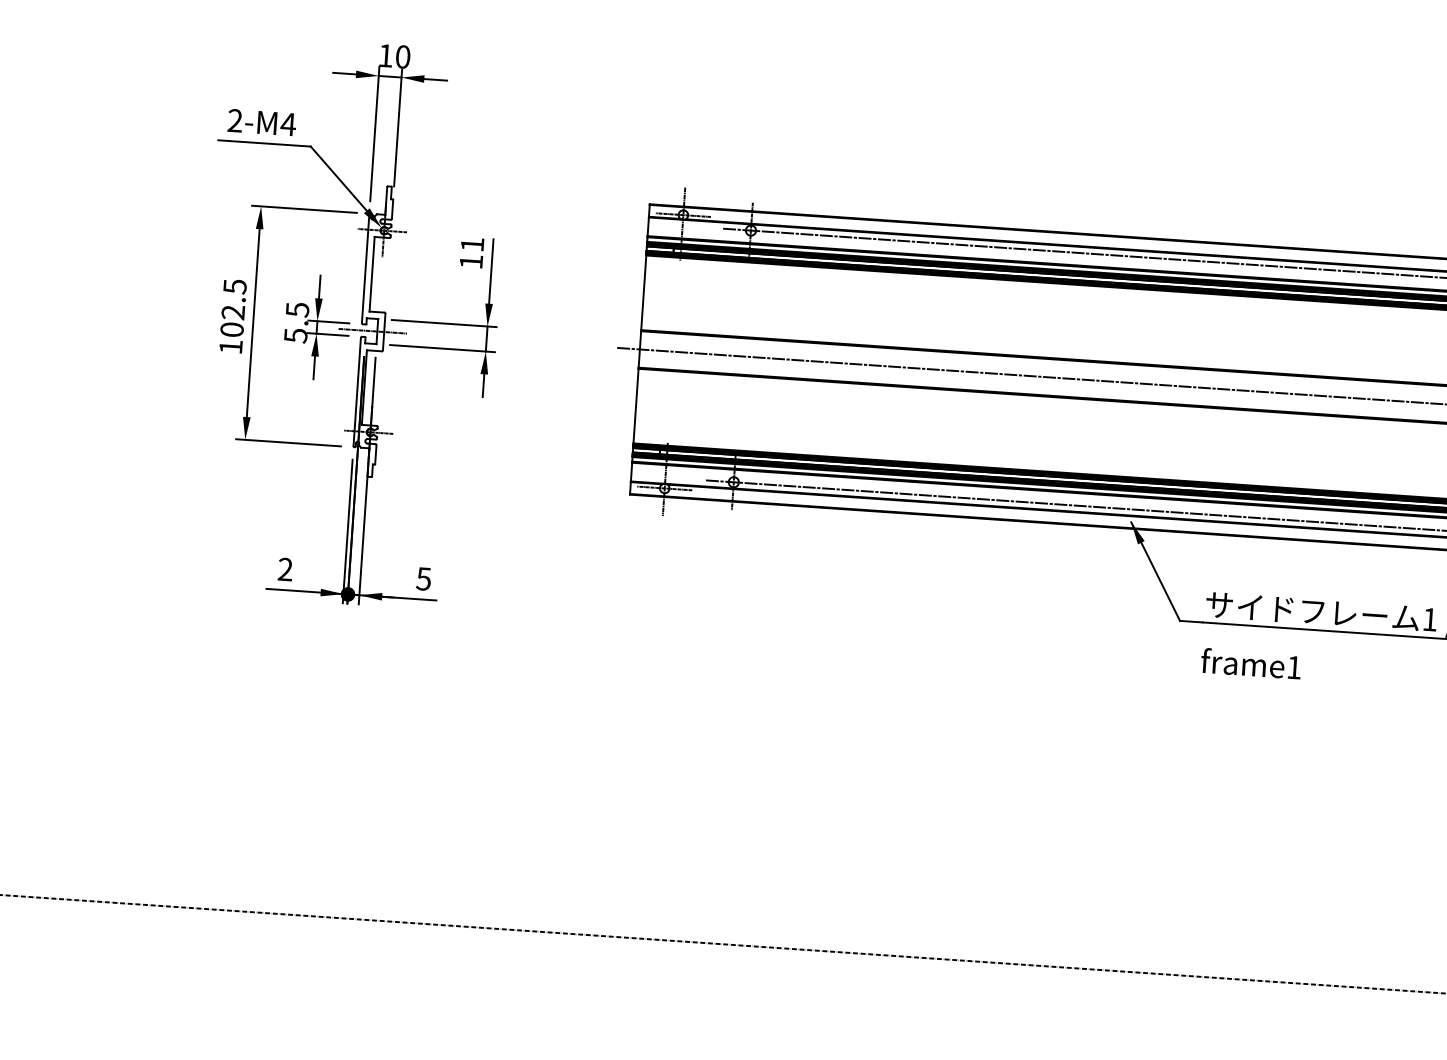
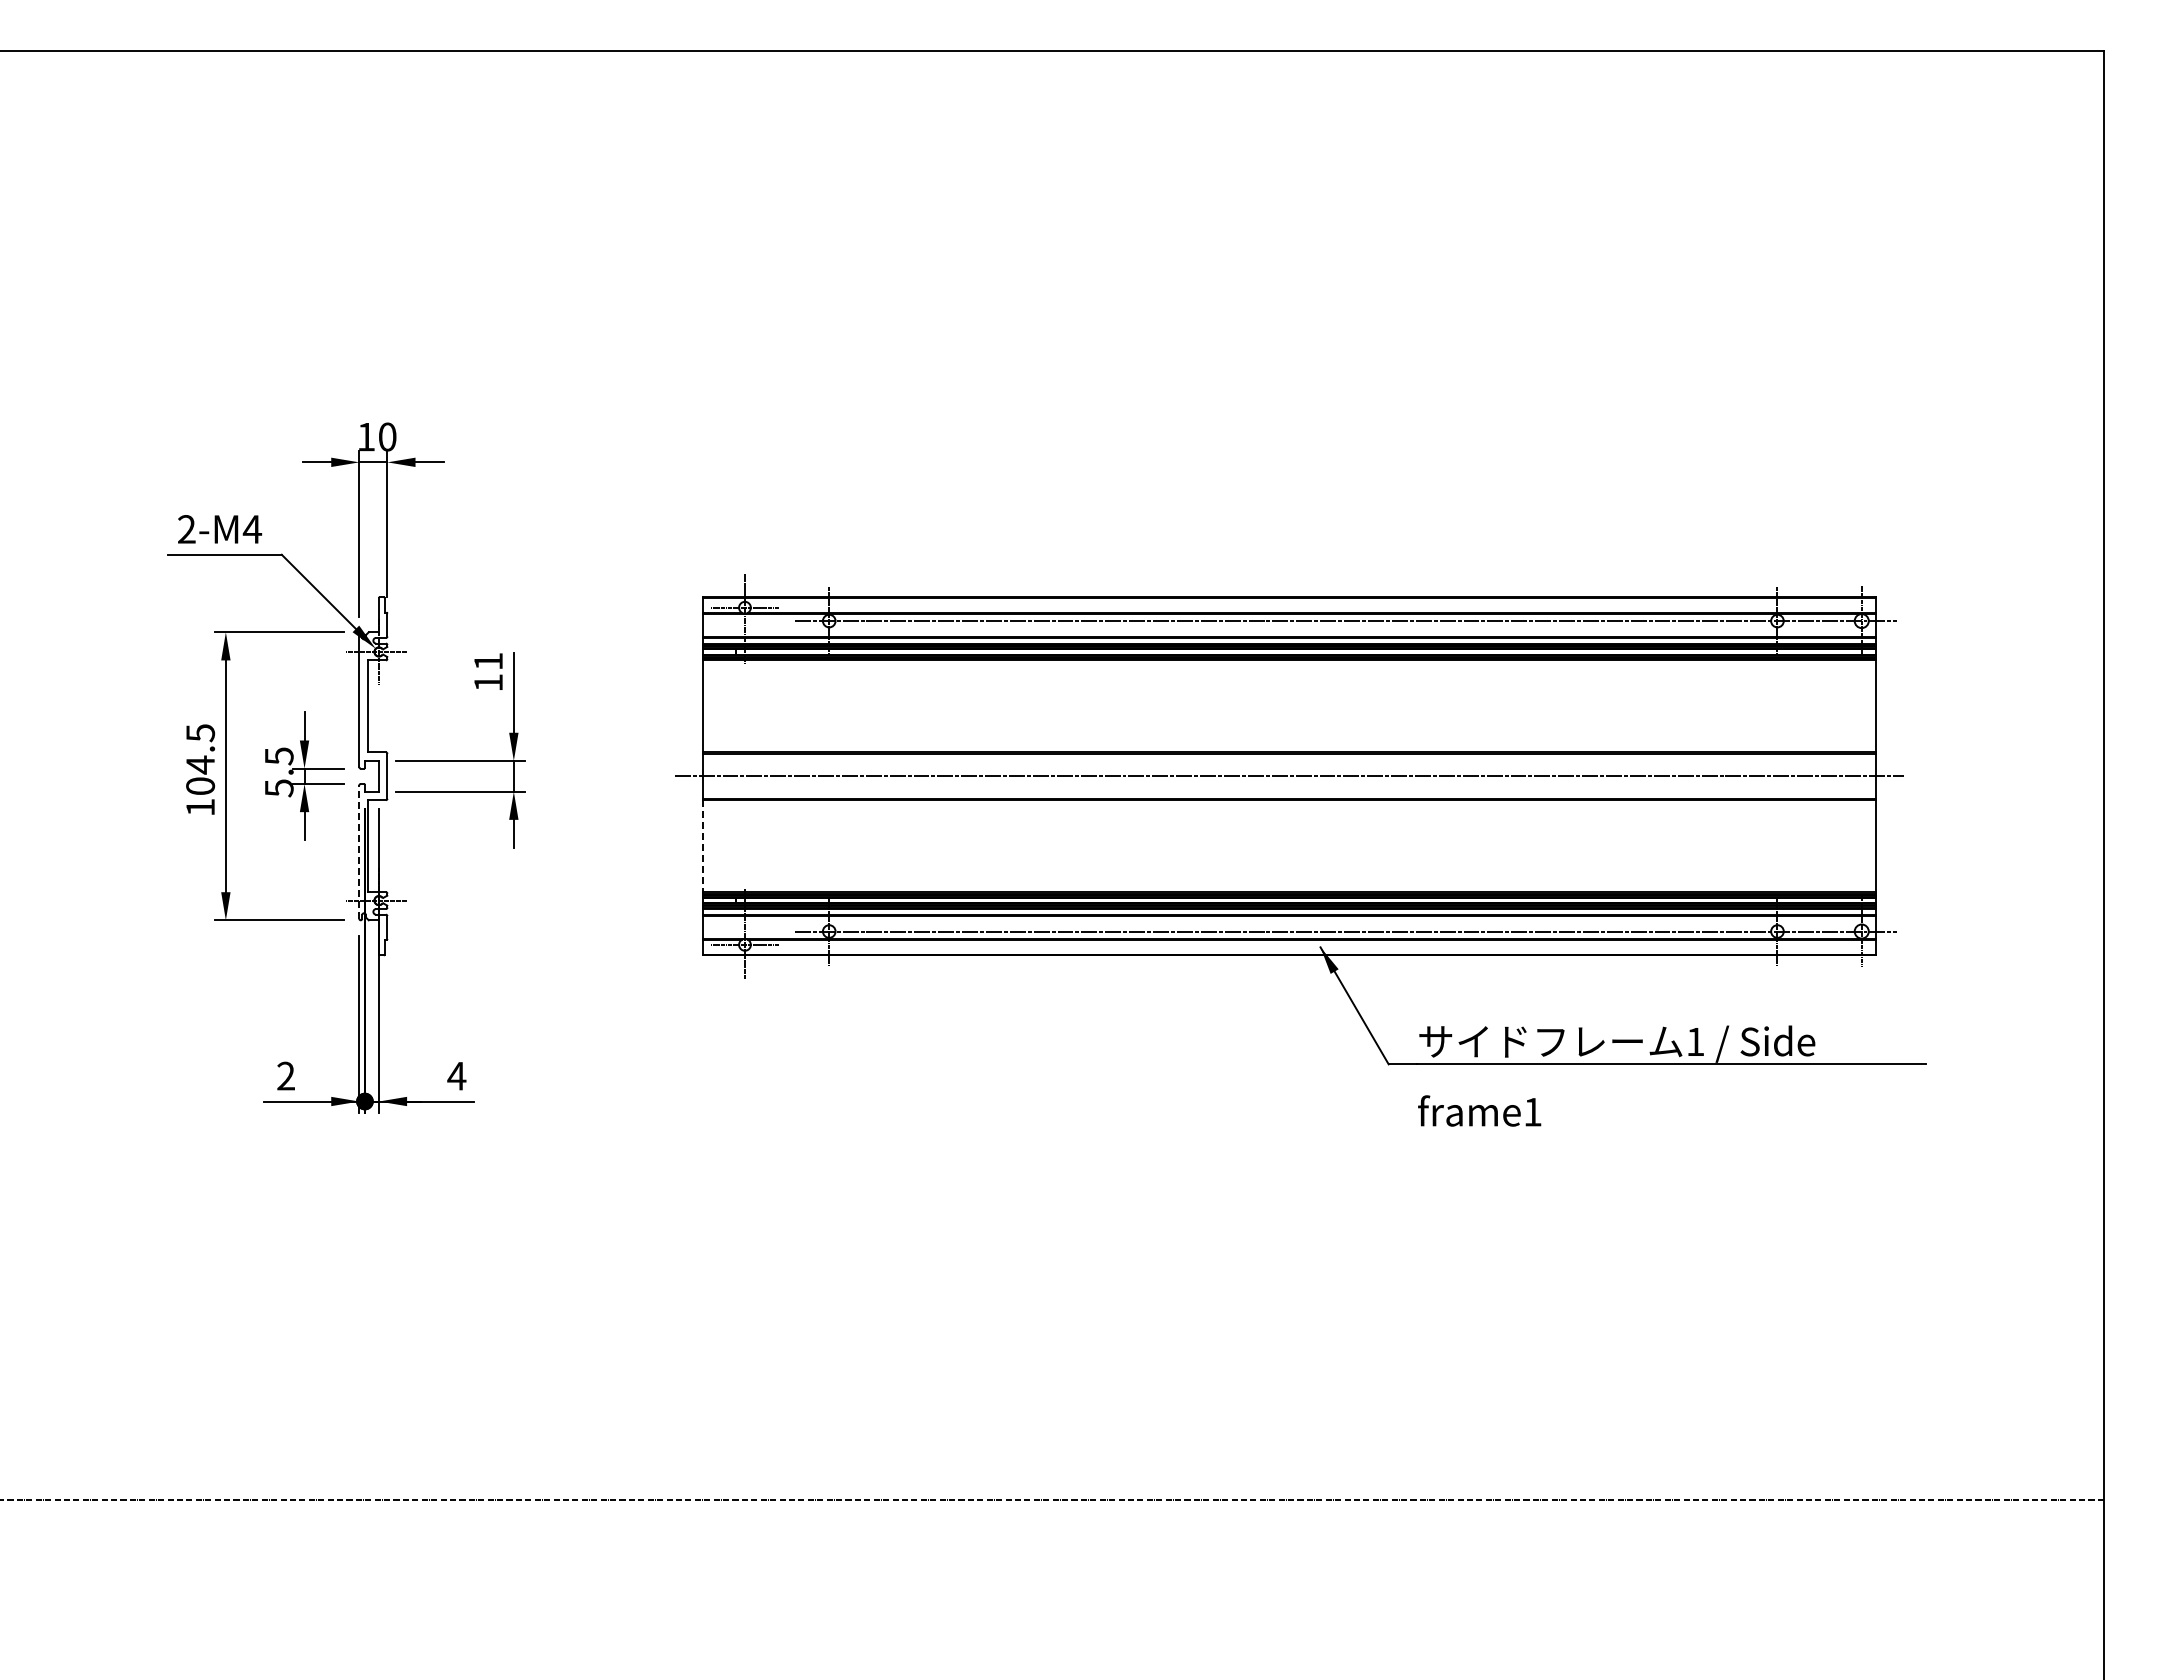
text: (233, 312) -> (200, 764), 102.5 -> 104.5
line: (372, 331) -> (373, 776), removed
line: (357, 392) -> (359, 852), solid -> dashed
line: (635, 406) -> (702, 846), solid -> dashed
text: (423, 579) -> (456, 1076), 5 -> 4

